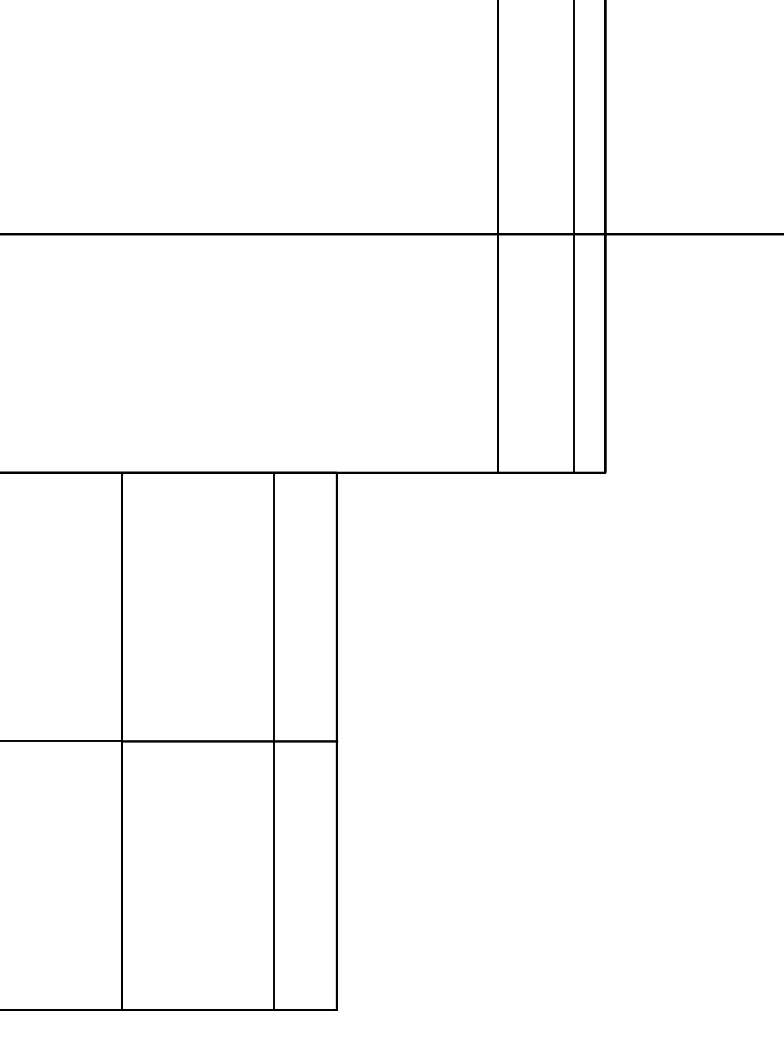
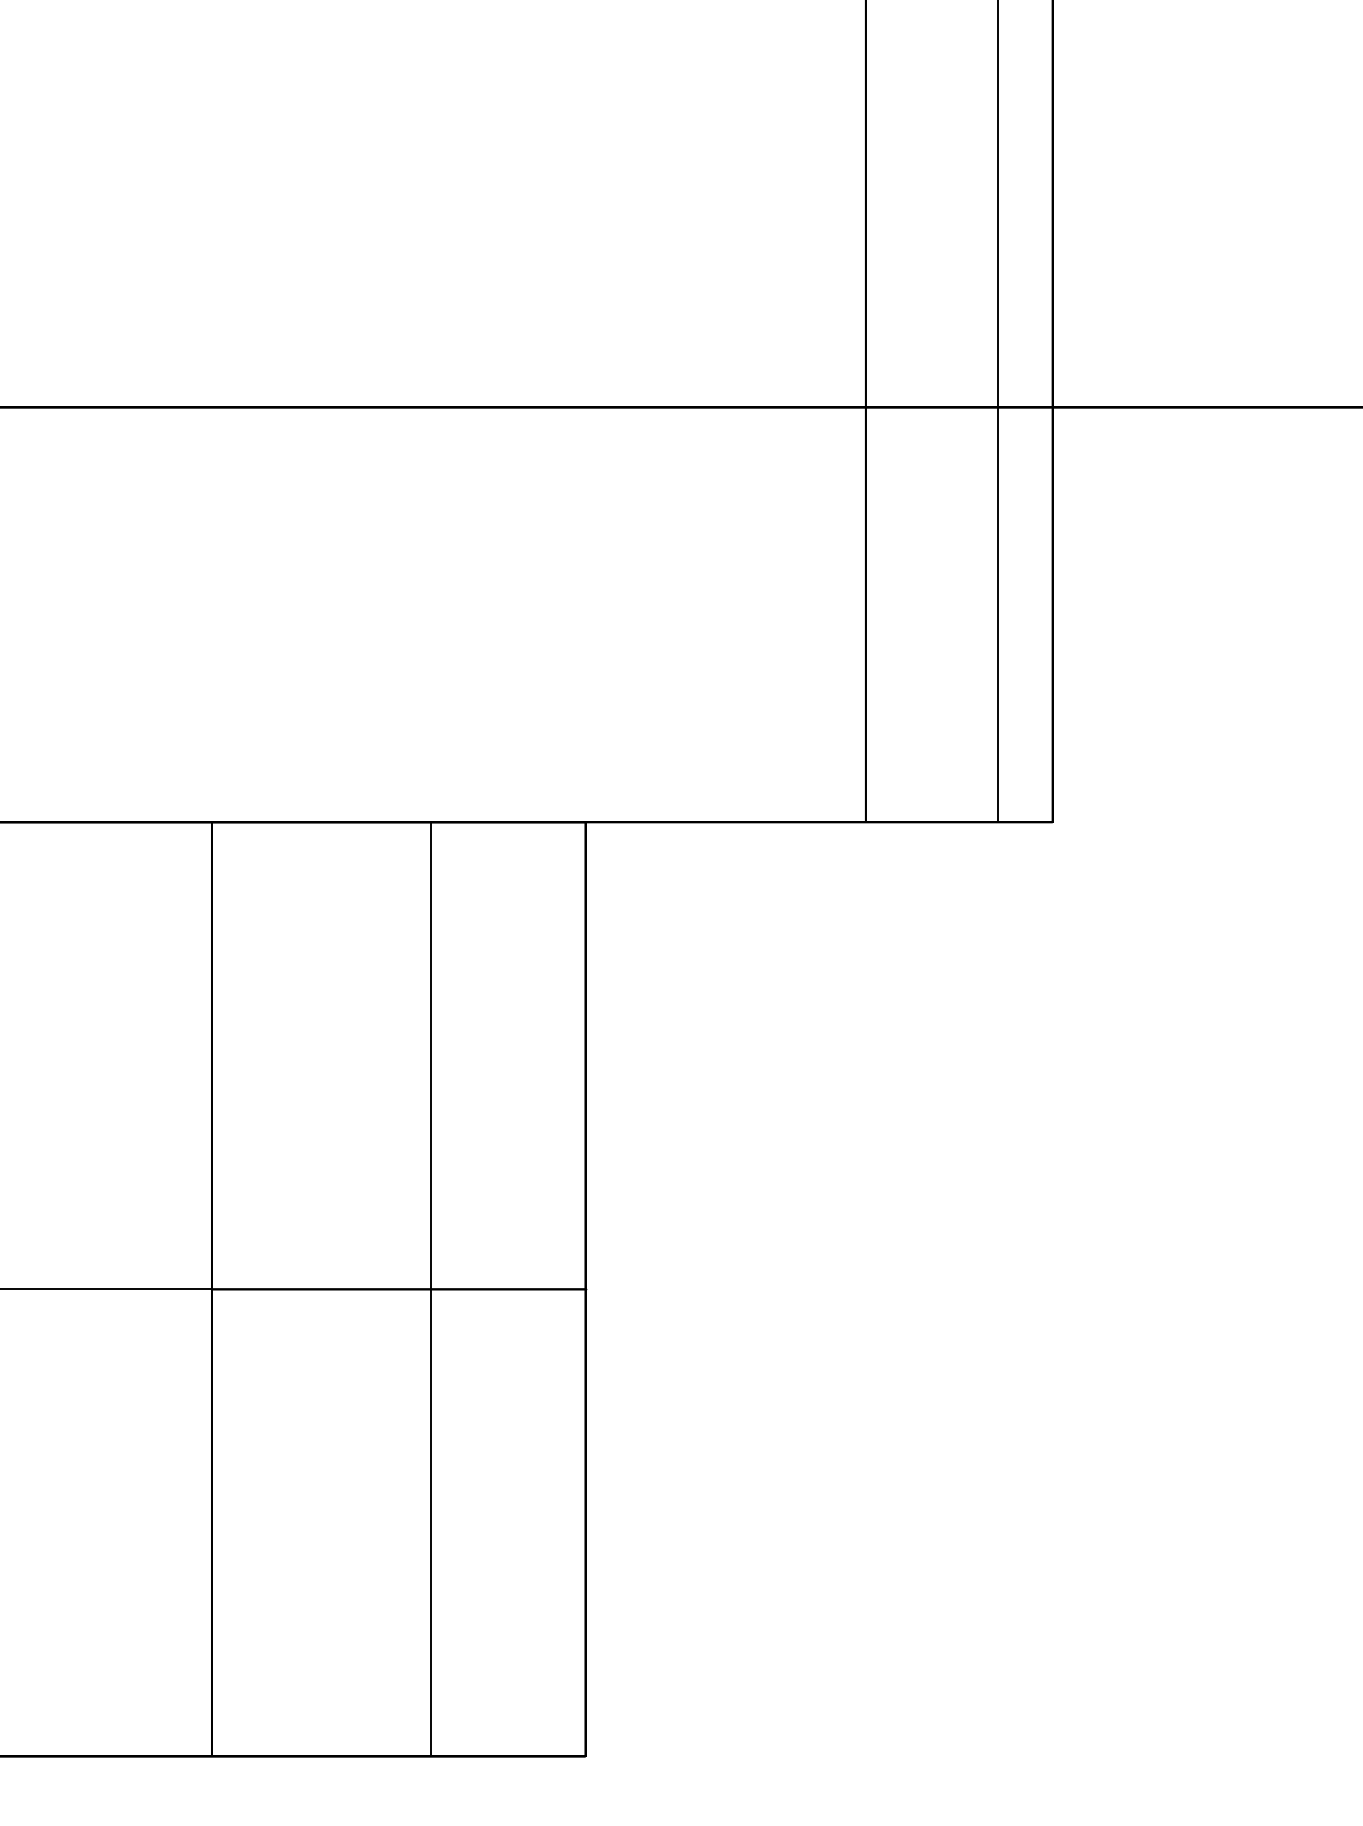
line: (273, 741) -> (430, 1289), moved

